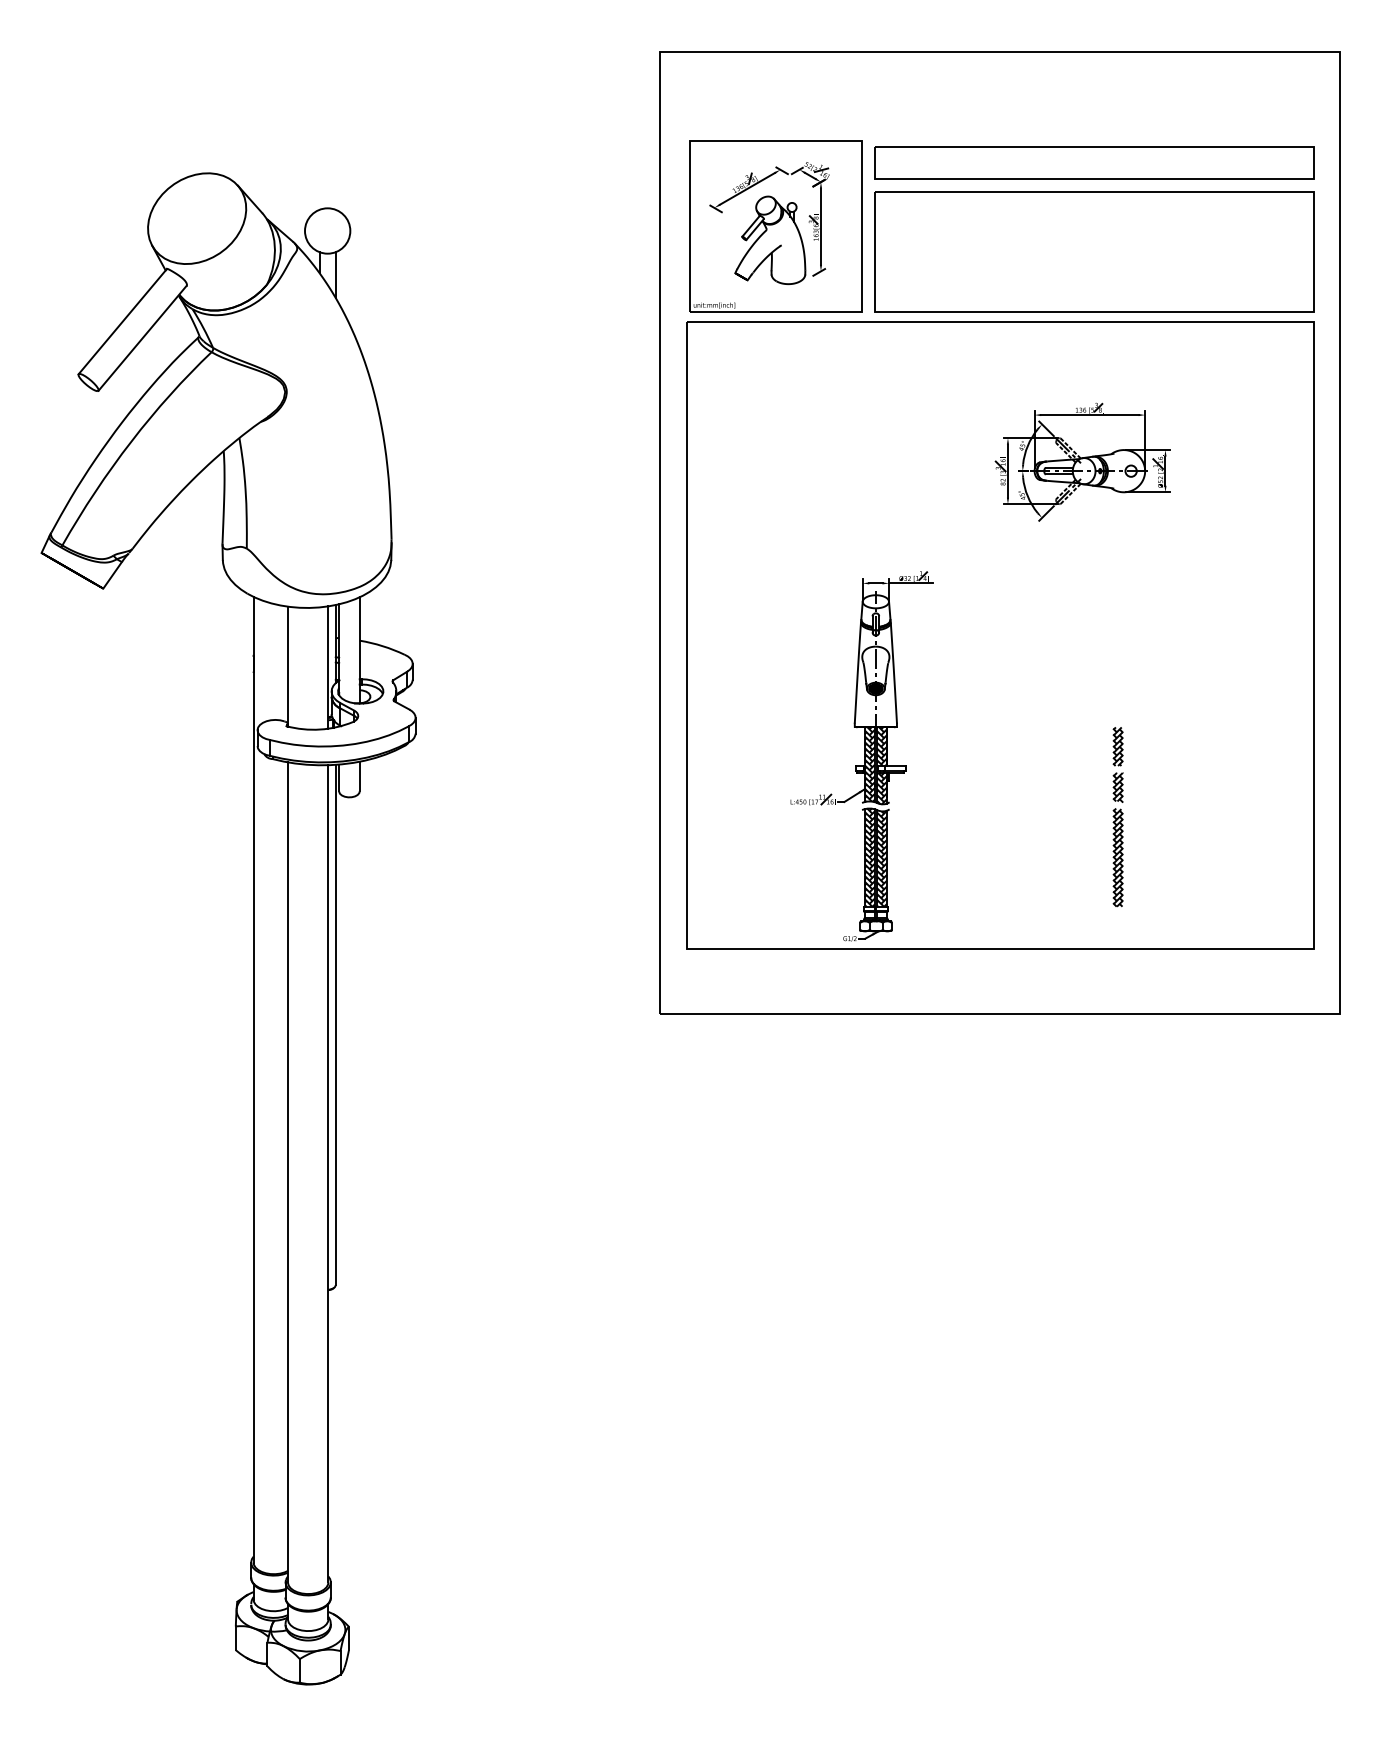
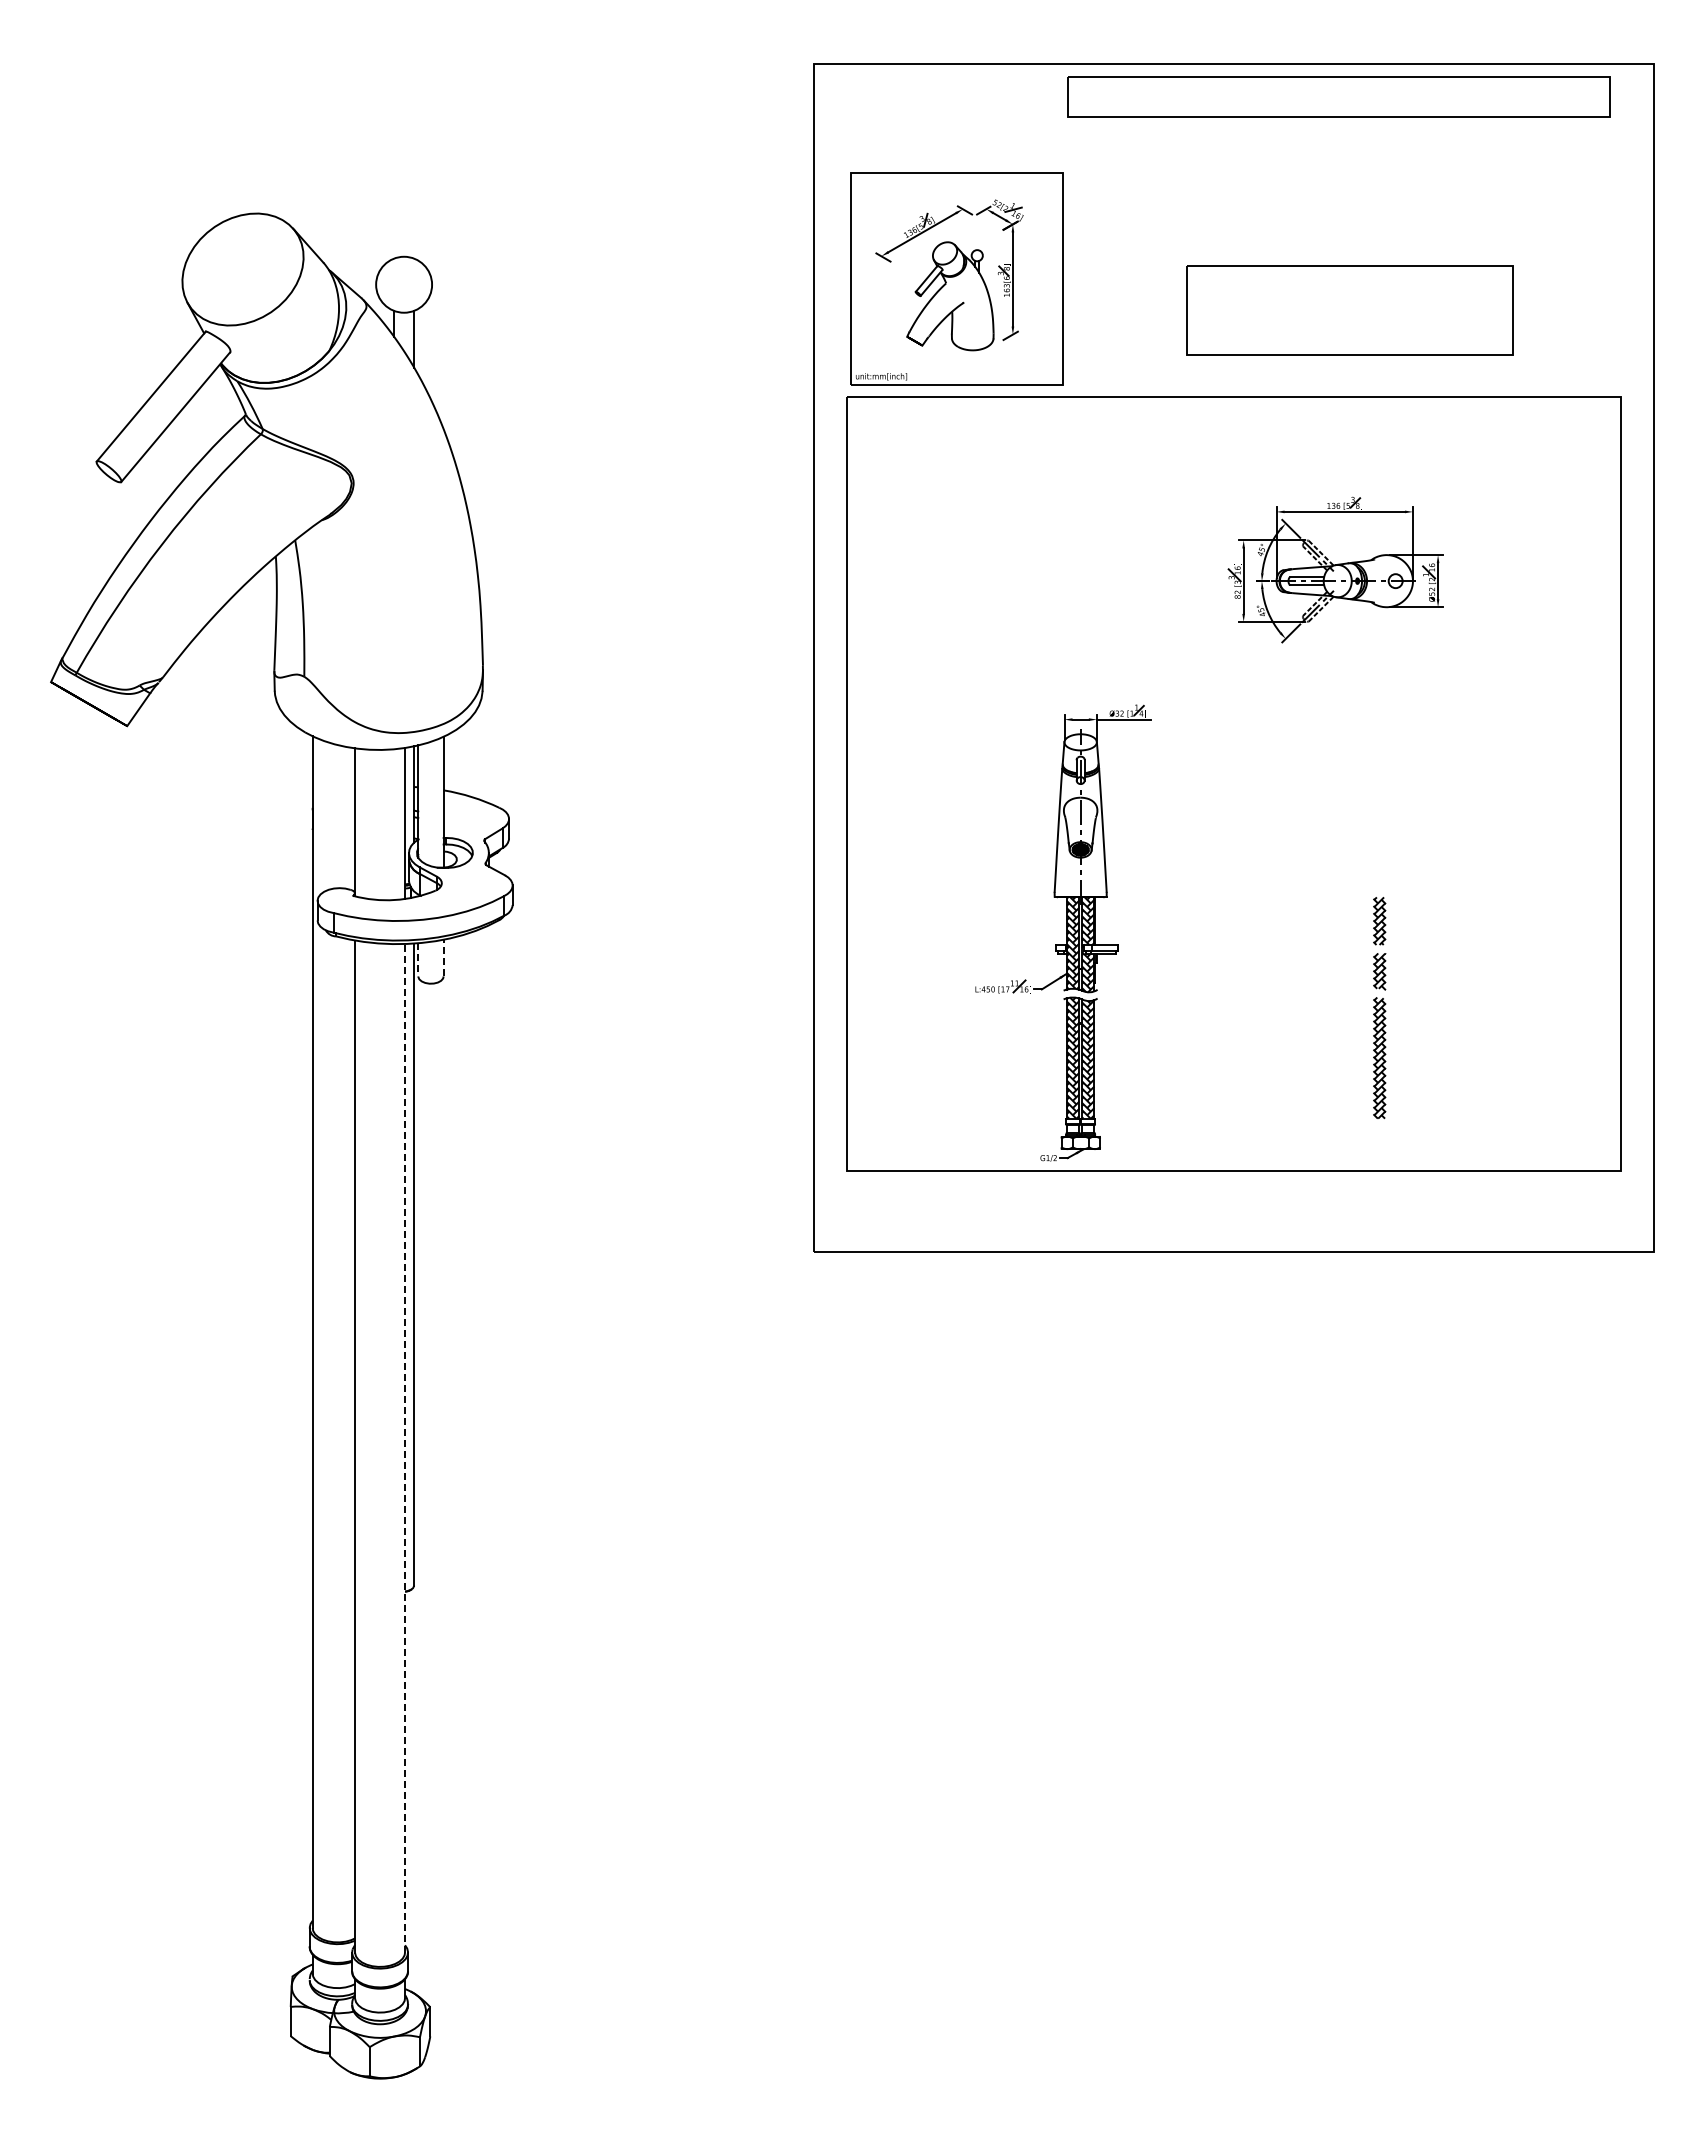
part: (1093, 162) -> (1338, 96), moved
part: (1093, 251) -> (1349, 310), size x0.6
line: (359, 776) -> (443, 957), solid -> dashed
line: (339, 777) -> (418, 959), solid -> dashed
line: (328, 1173) -> (405, 1447), solid -> dashed

